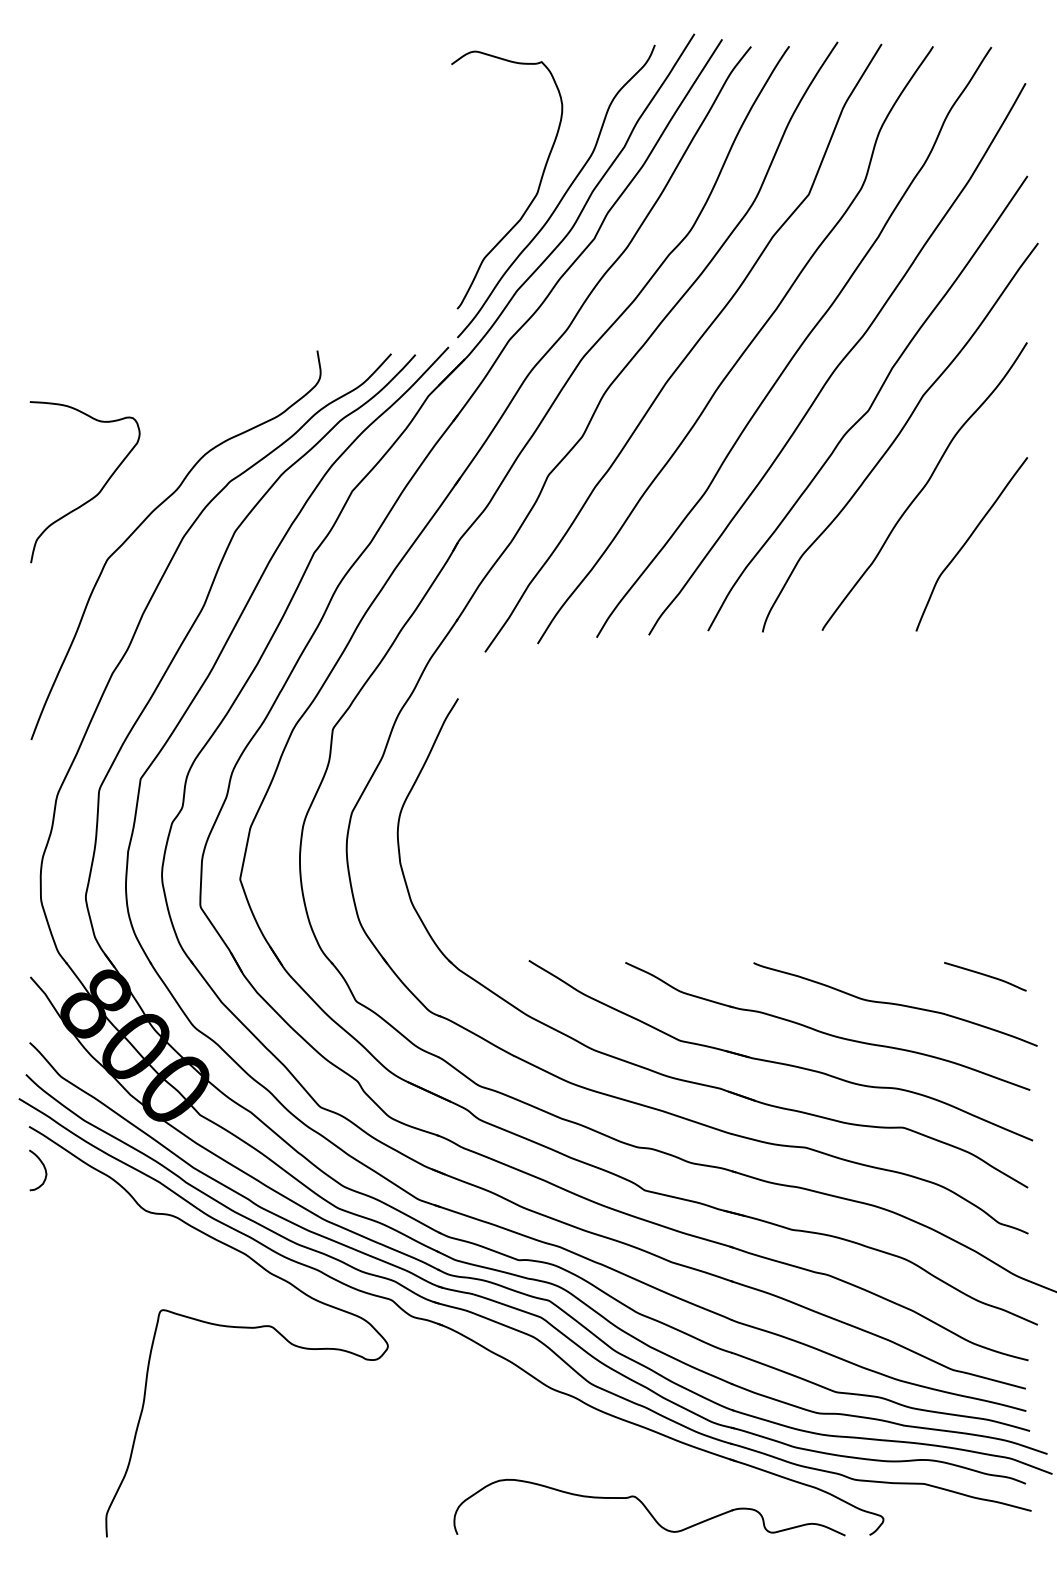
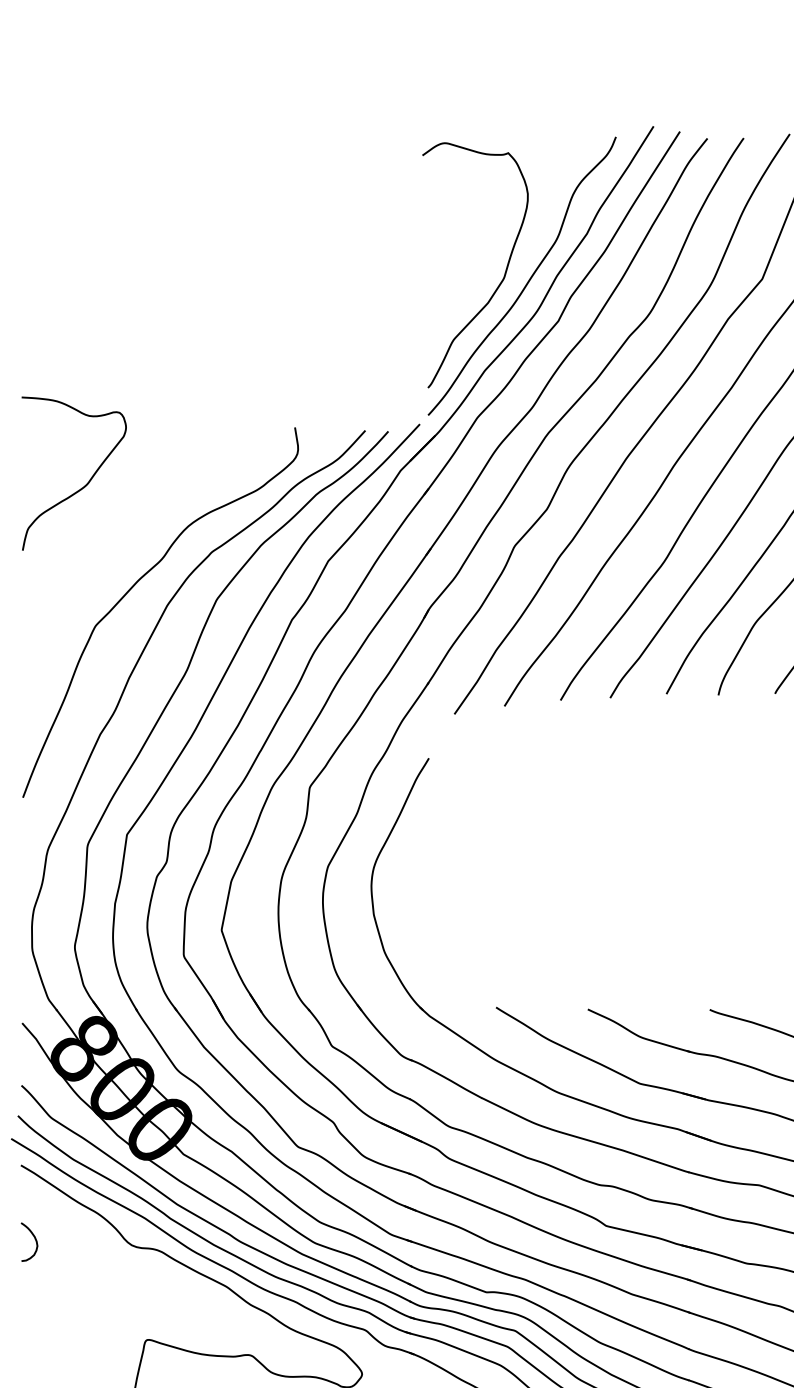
curve: (93, 496) -> (82, 487), moved
curve: (43, 1167) -> (34, 1239), moved

